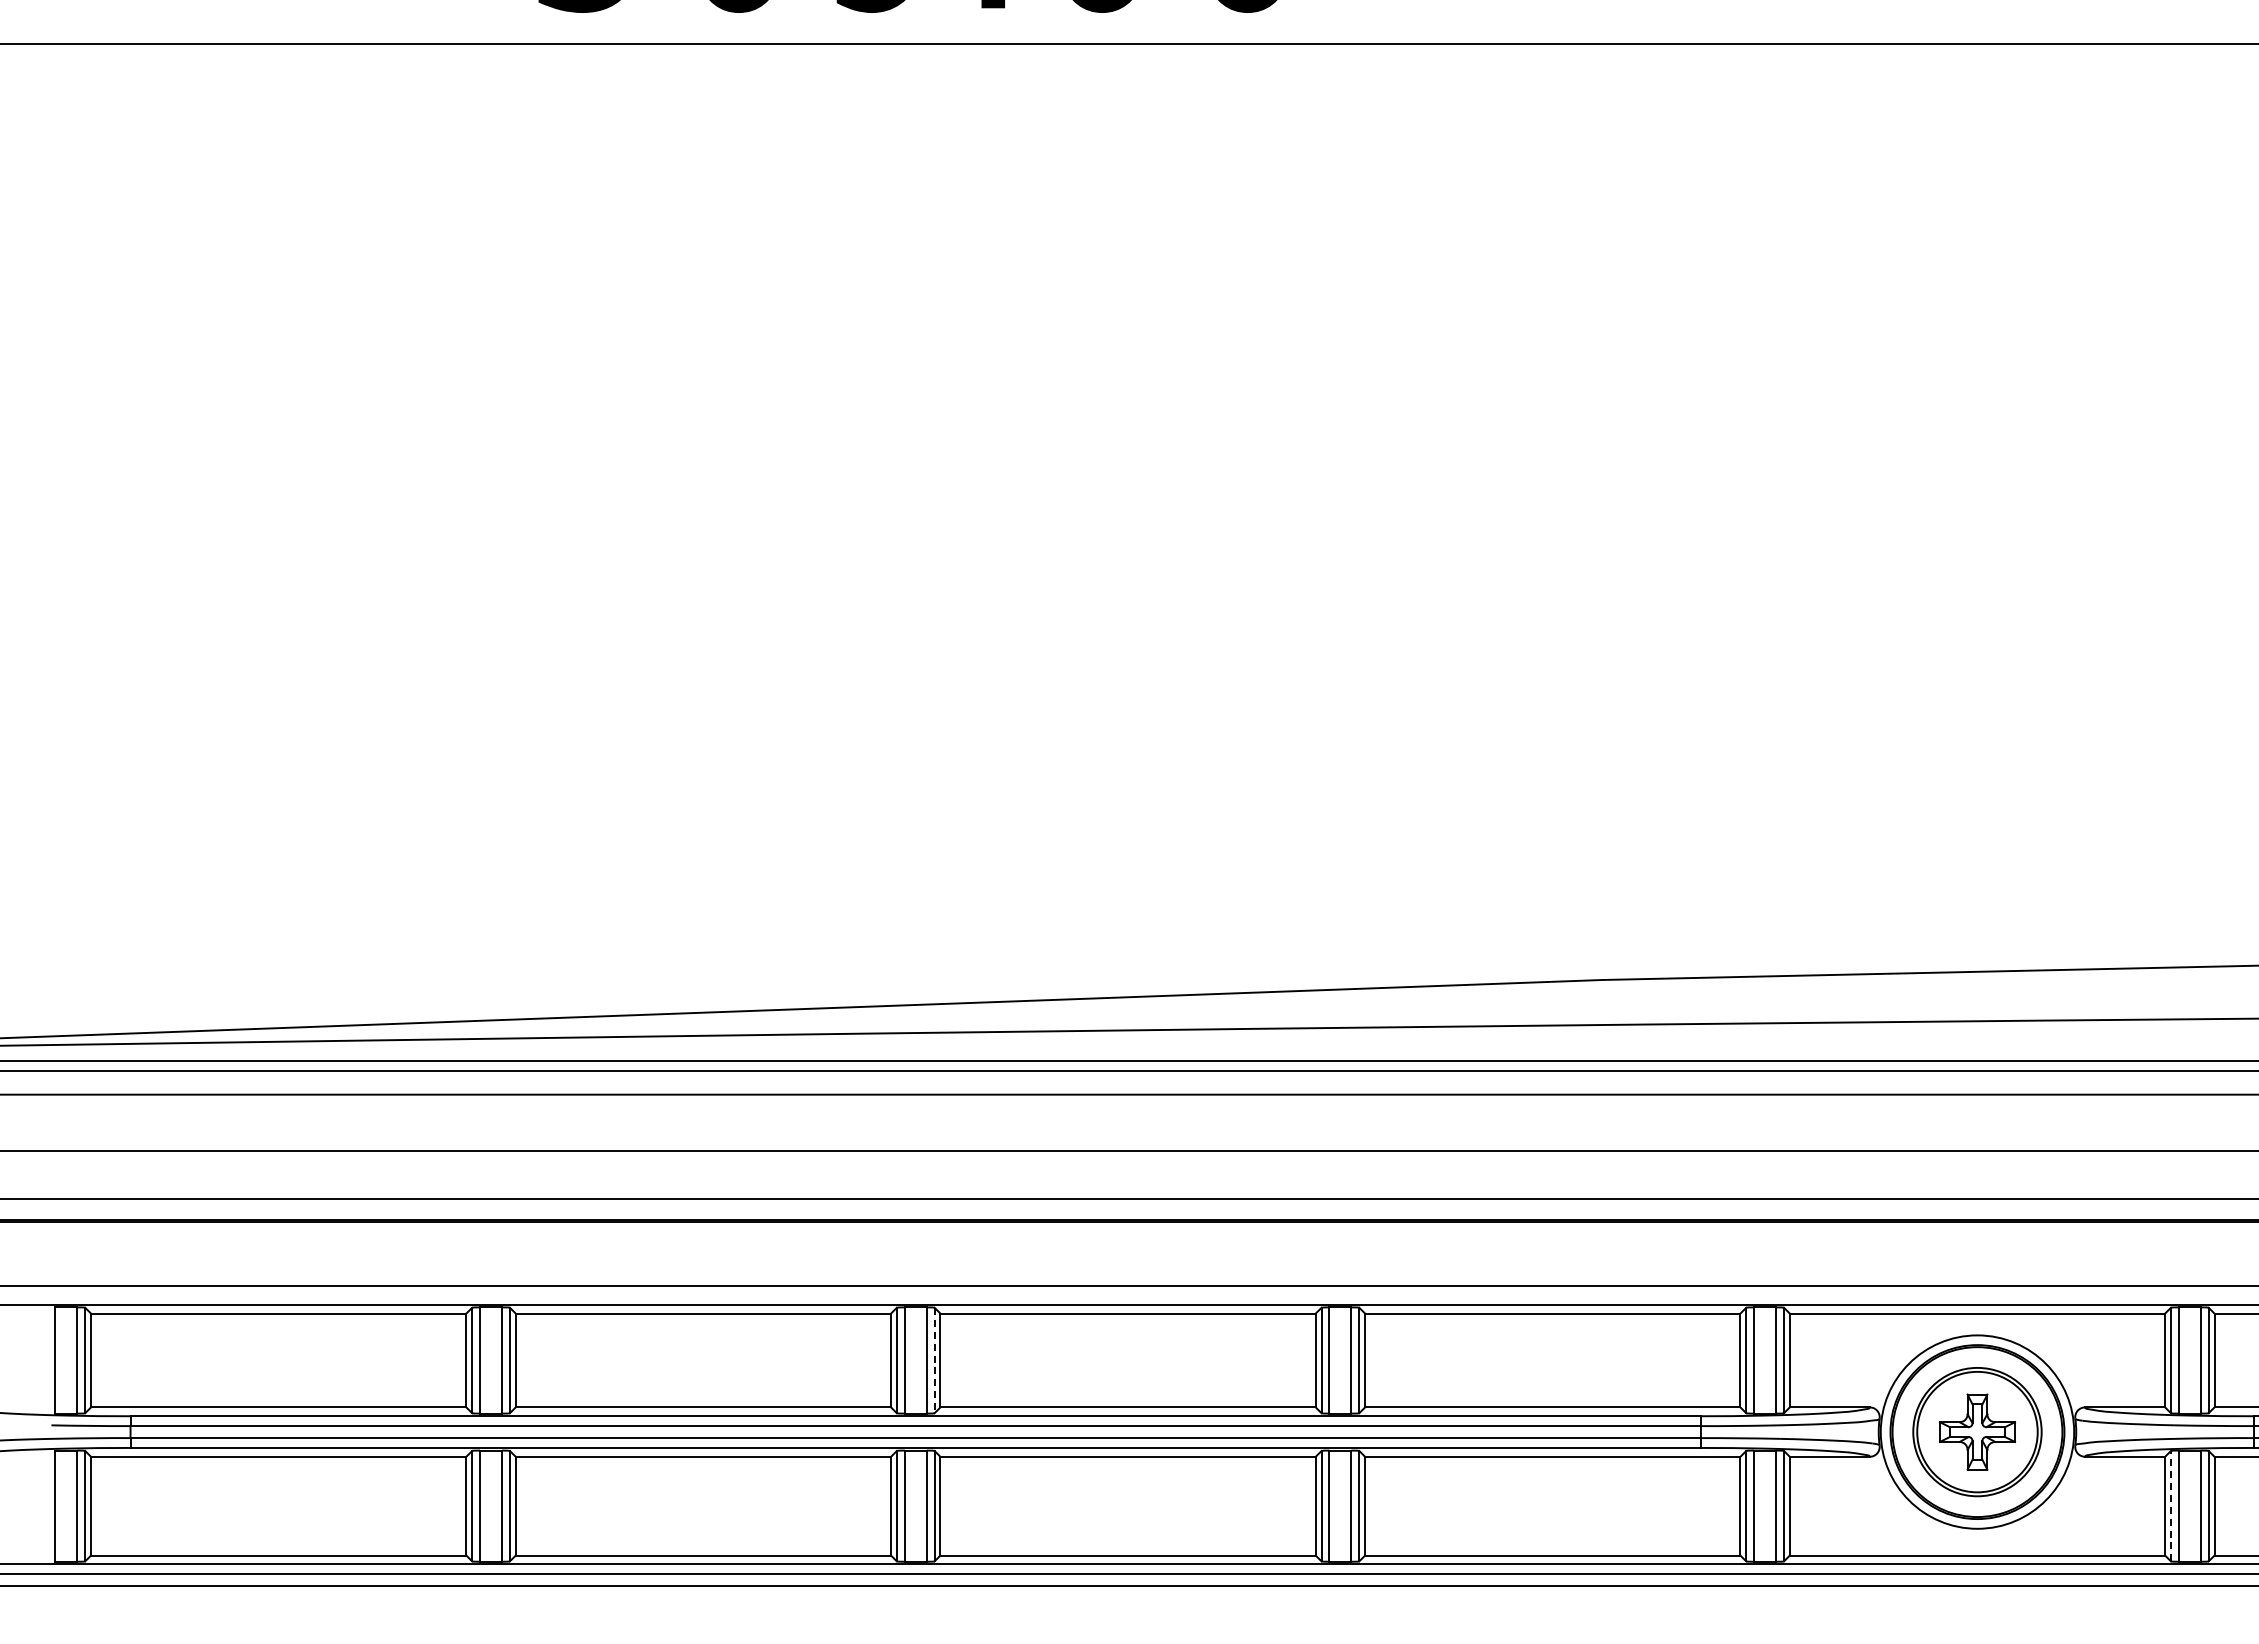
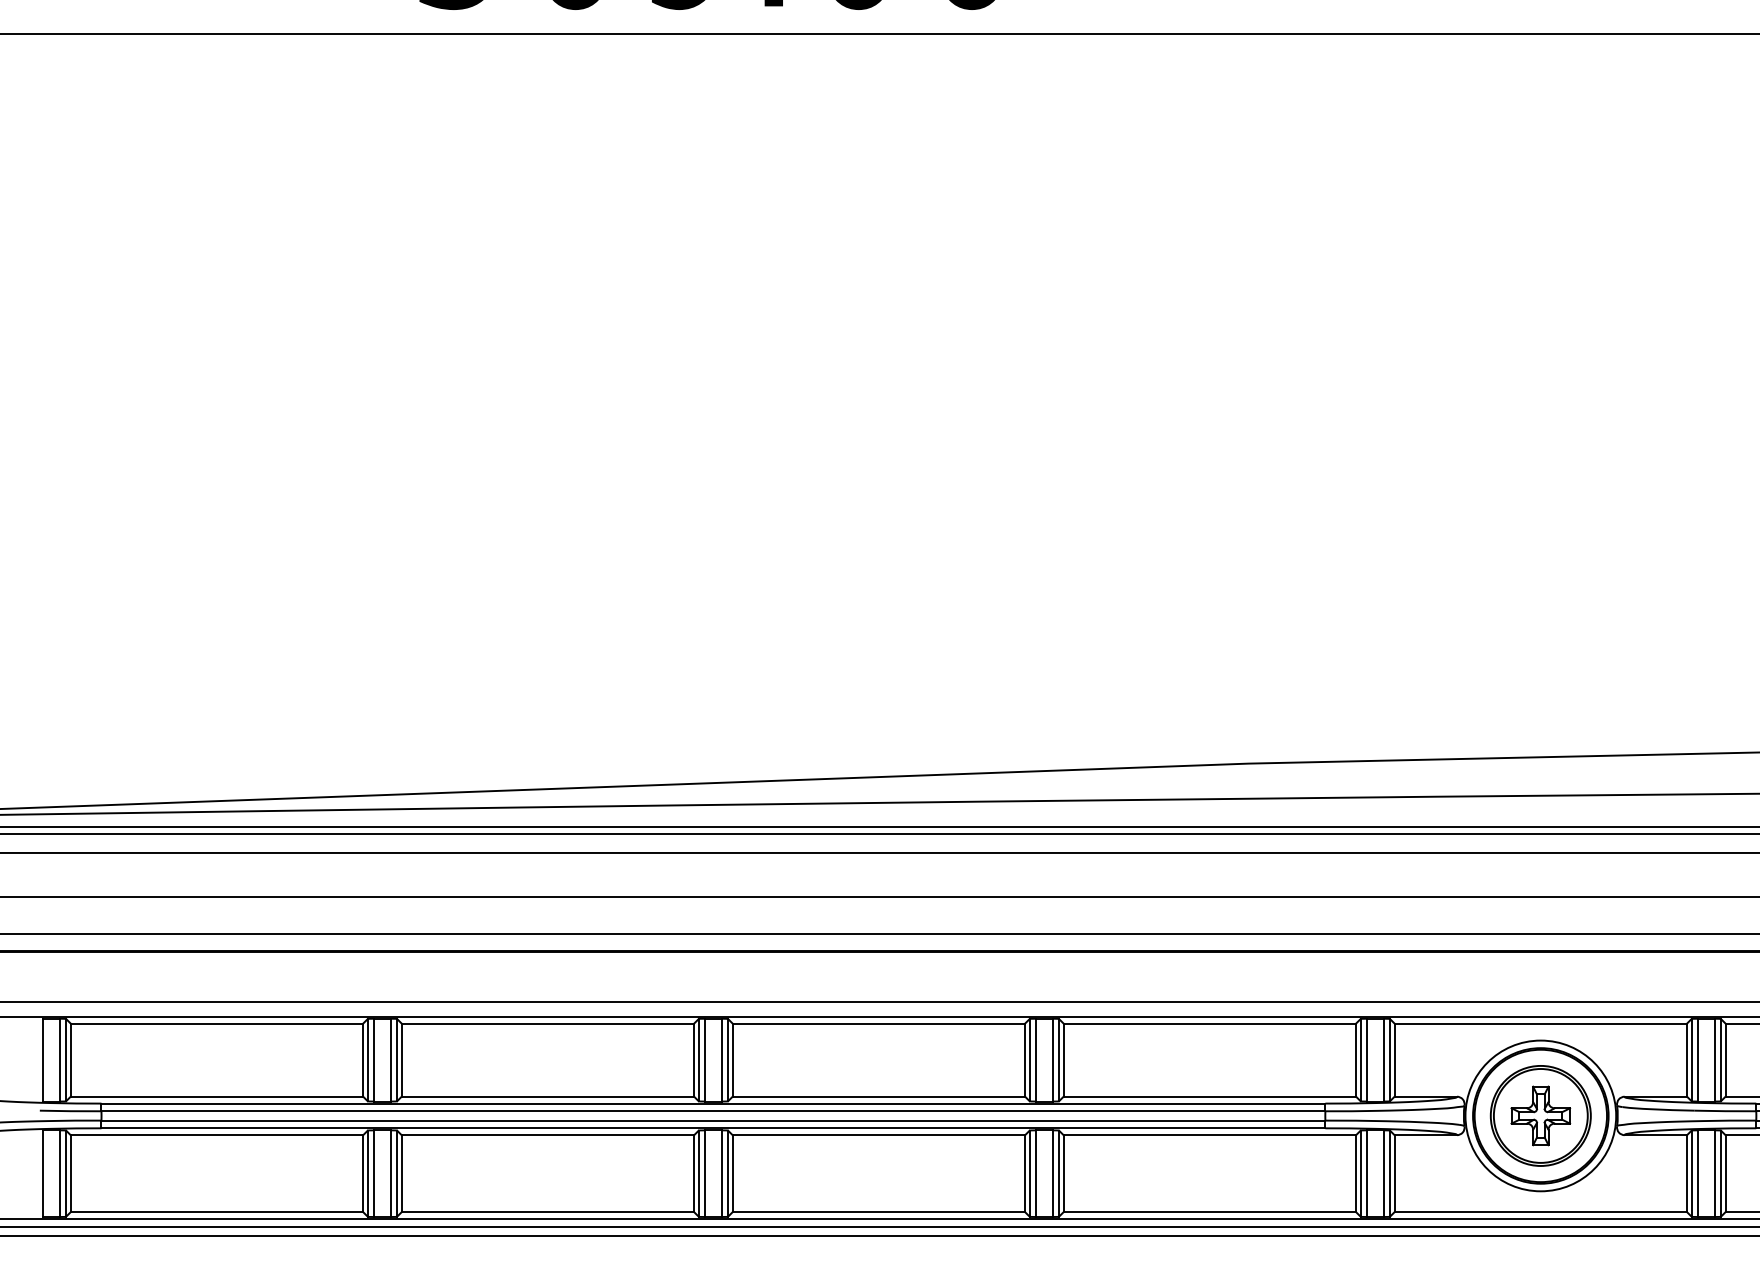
line: (934, 1360) -> (728, 1060), dashed -> solid
line: (2170, 1505) -> (1691, 1173), dashed -> solid

